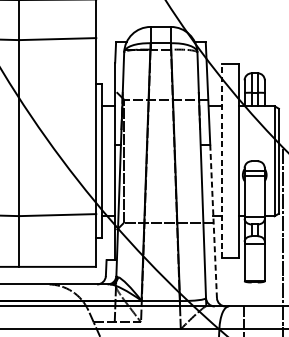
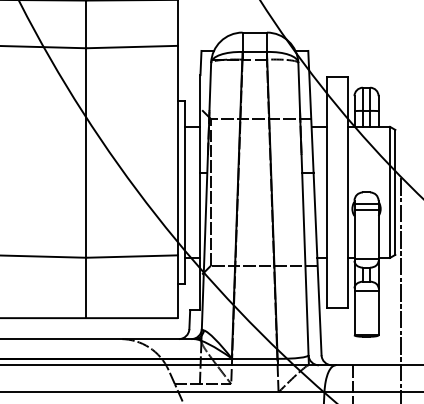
line: (221, 160) -> (327, 191), dashed -> solid
line: (213, 221) -> (317, 264), dashed -> solid

